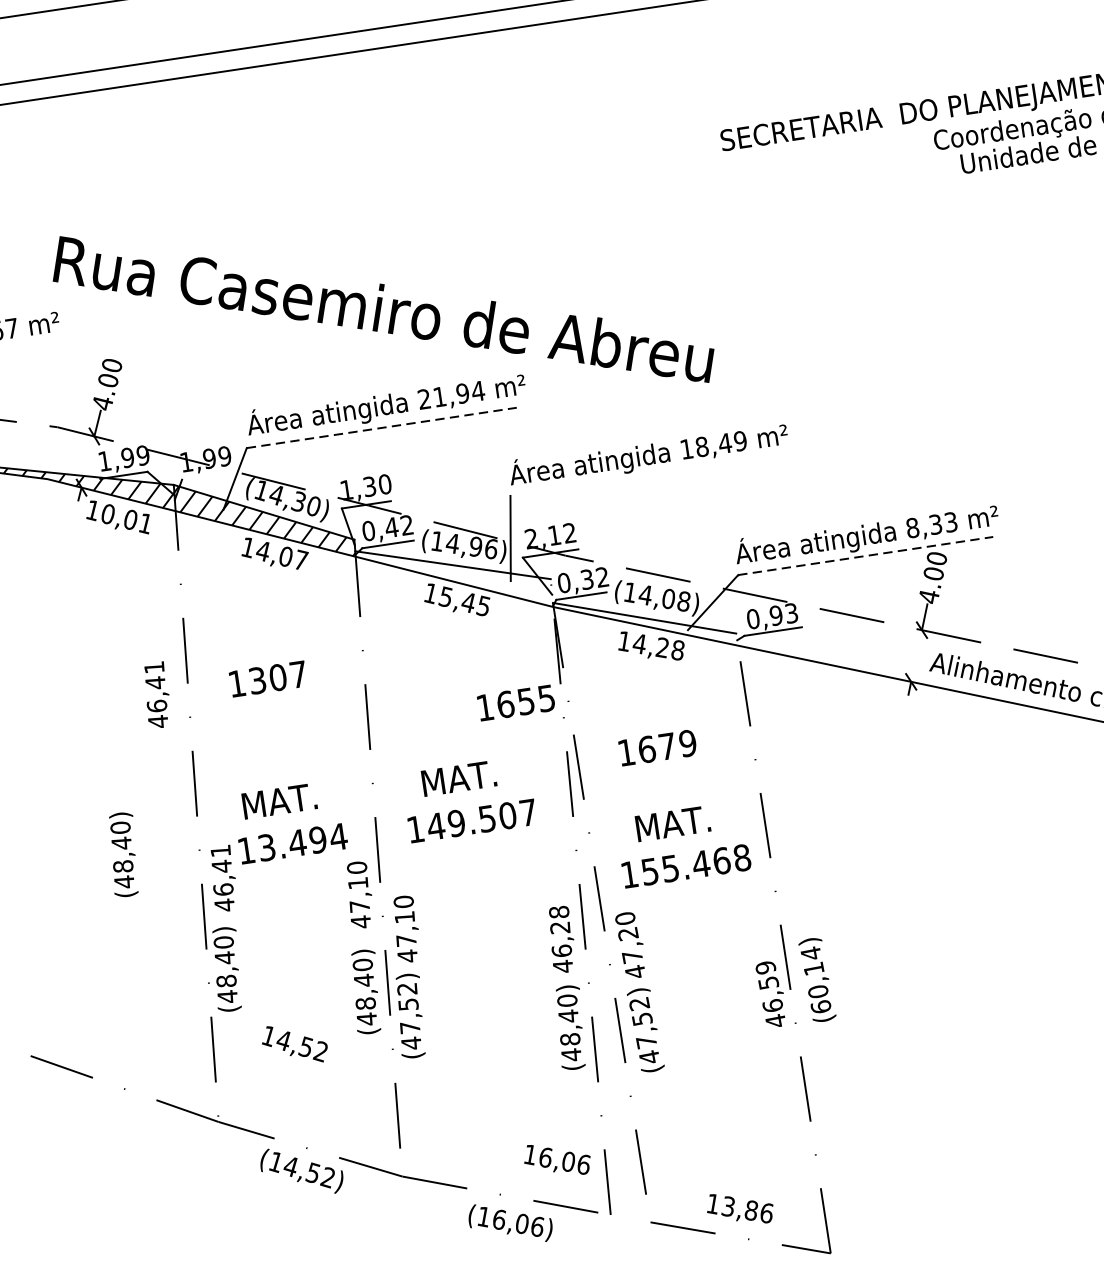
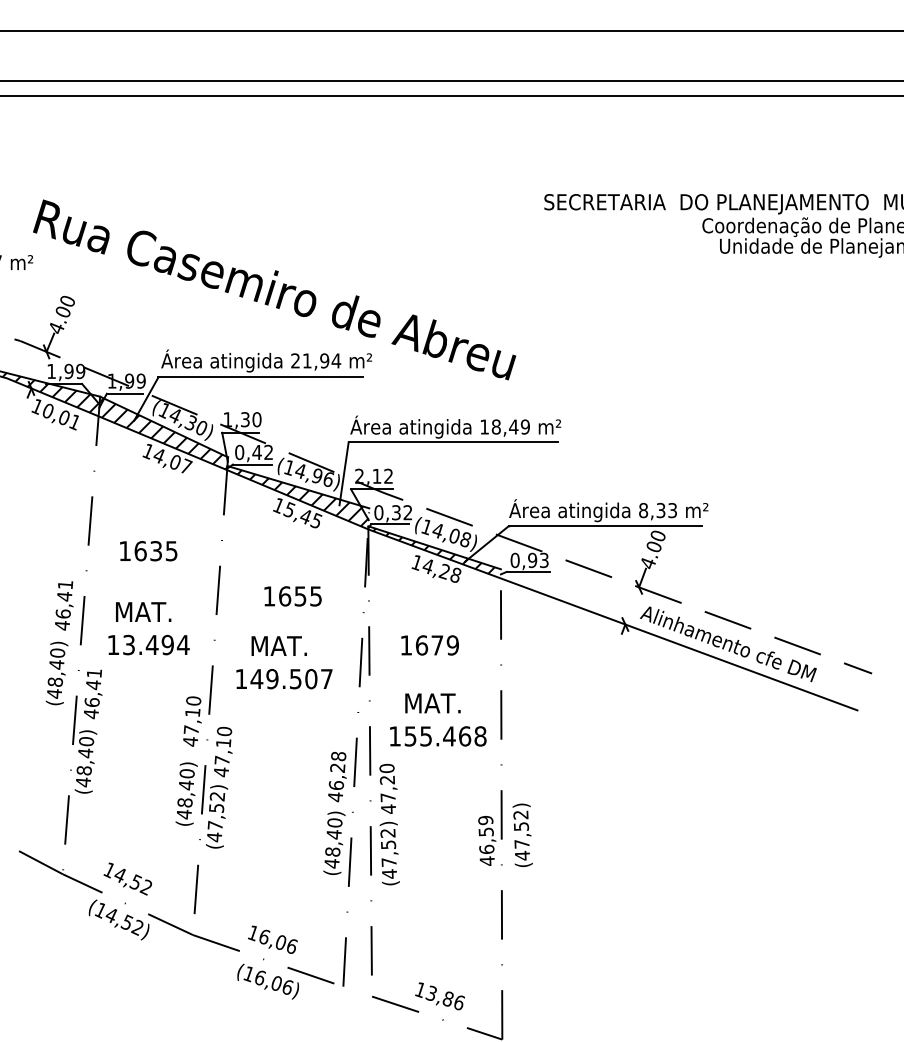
line: (382, 427) -> (261, 377), dashed -> solid
line: (205, 475) -> (124, 393), added
line: (648, 475) -> (453, 442), added
line: (865, 556) -> (605, 526), dashed -> solid
hatch: (453, 577) -> (297, 496), added
hatch: (643, 622) -> (433, 550), added
text: (277, 678) -> (155, 551), 1307 -> 1635
text: (157, 694) -> (64, 605), moved
text: (515, 703) -> (292, 596), moved
text: (289, 821) -> (148, 628), moved
text: (123, 854) -> (56, 673), moved
text: (815, 980) -> (521, 835), (60,14) -> (47,52)
text: (294, 1043) -> (127, 878), moved
text: (556, 1159) -> (272, 939), moved

